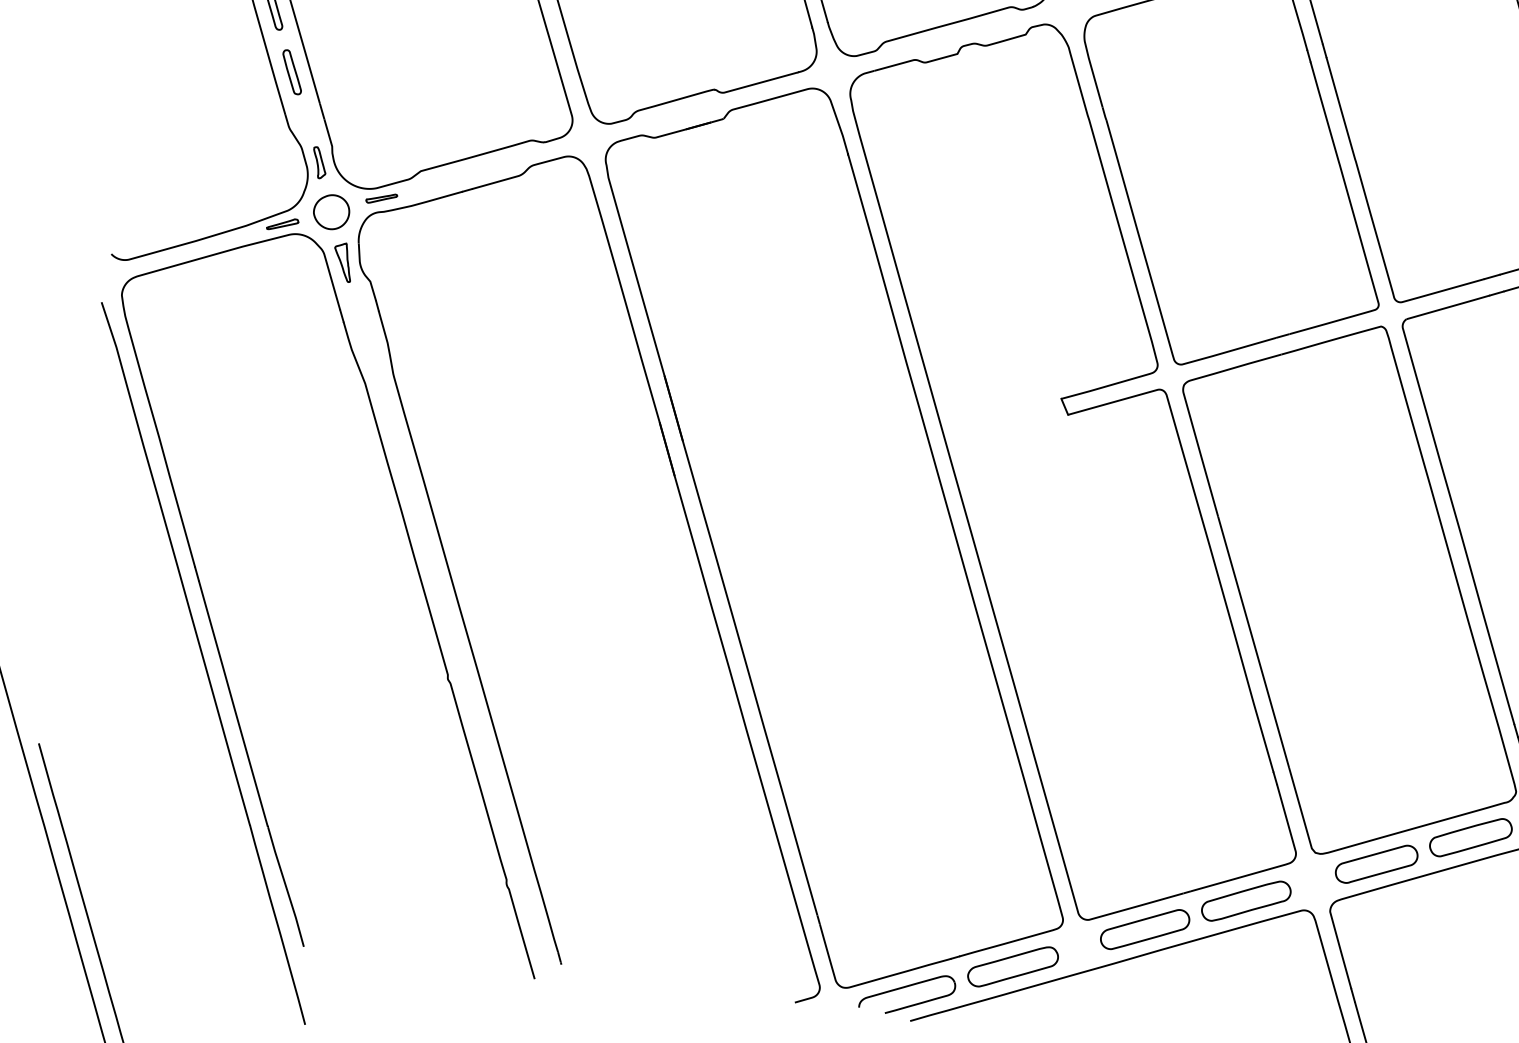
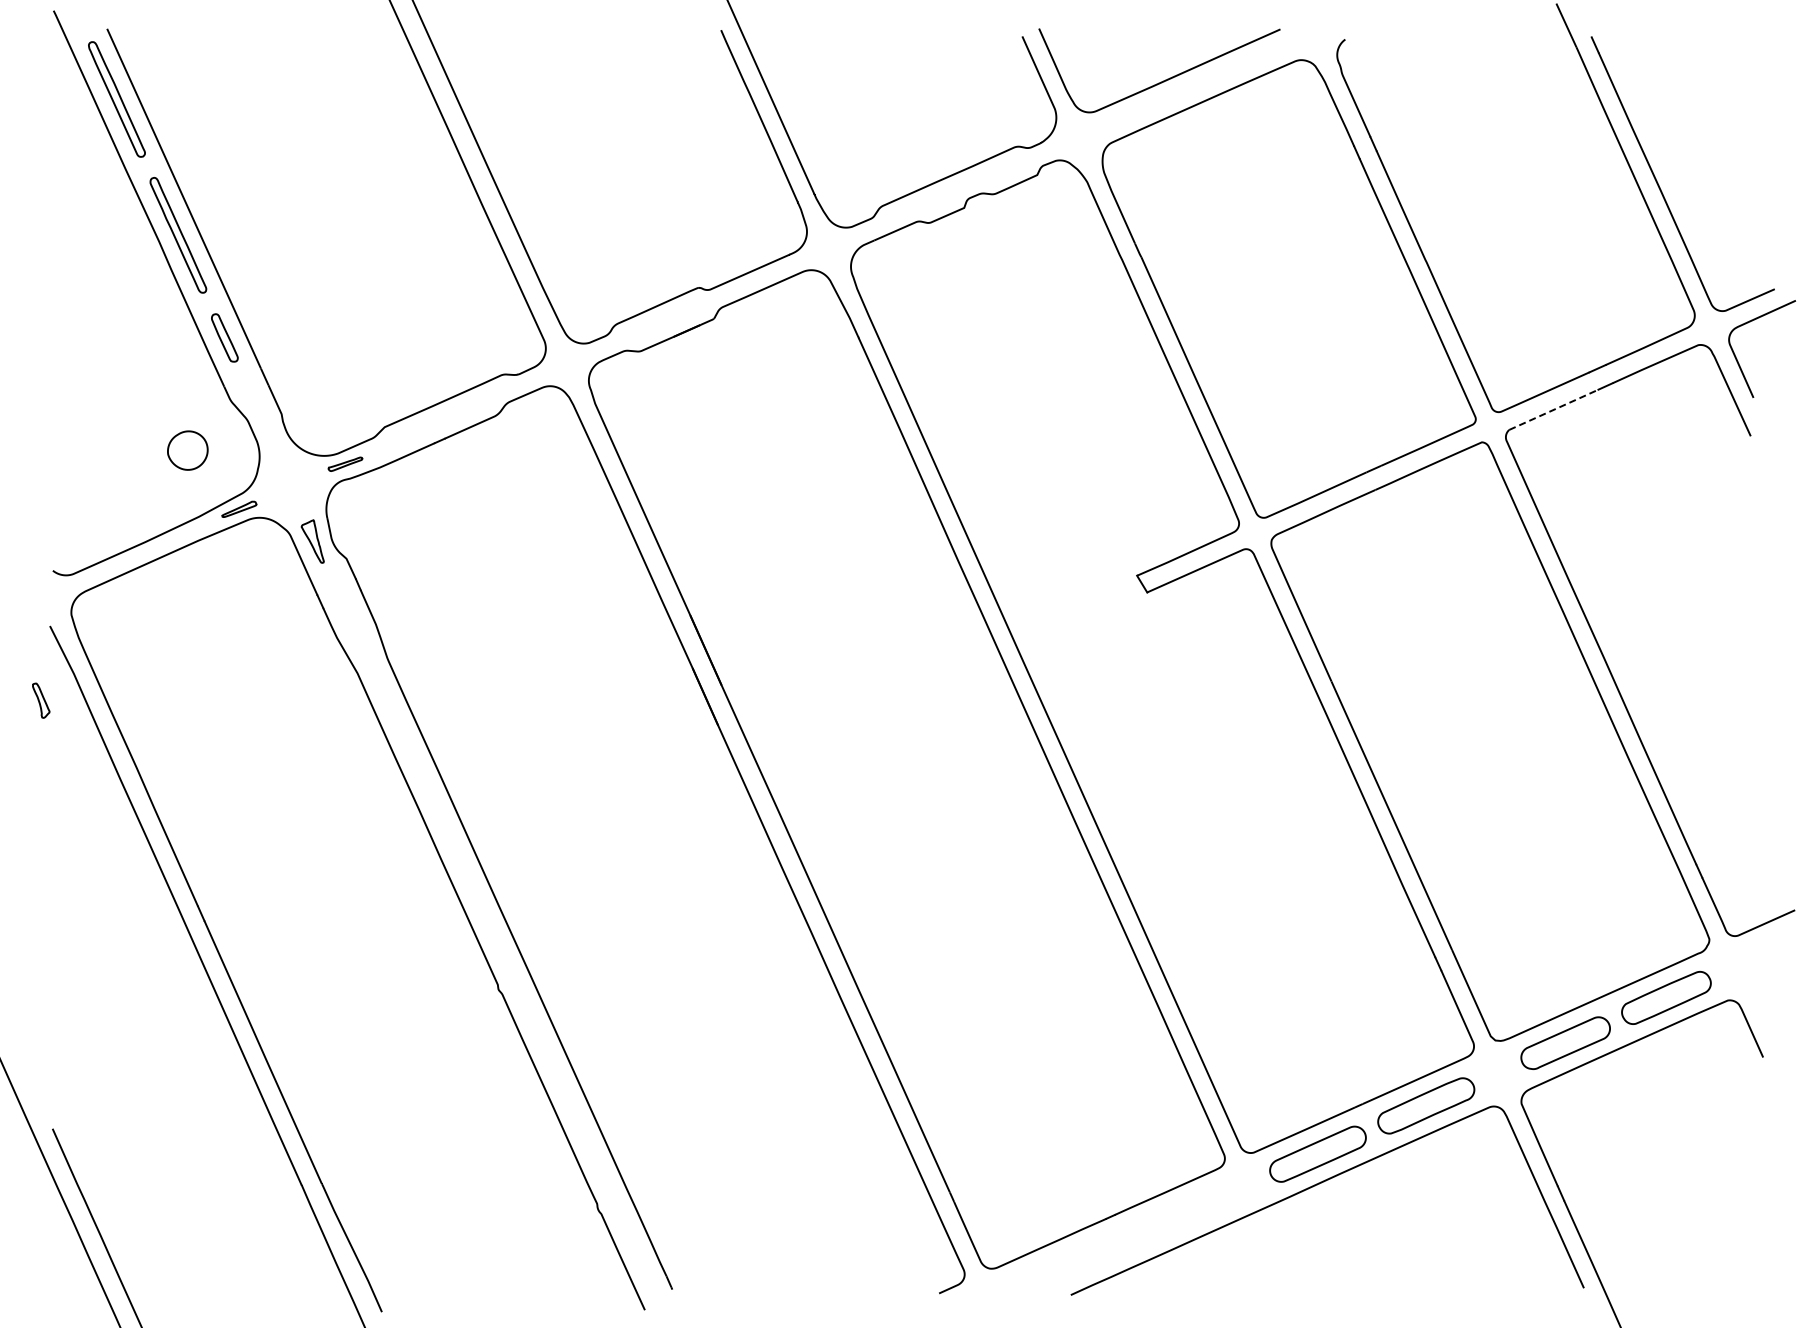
part: (319, 162) -> (41, 700), moved
part: (331, 211) -> (187, 450), moved
line: (1448, 307) -> (1554, 409), solid -> dashed
part: (1012, 966) -> (1176, 1217), removed
part: (905, 987) -> (1060, 1258), removed

